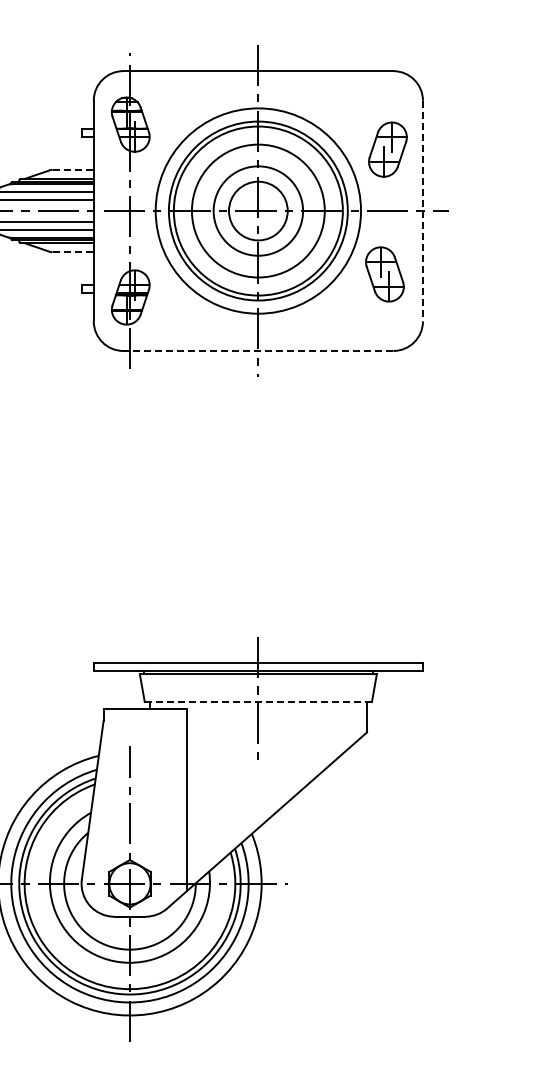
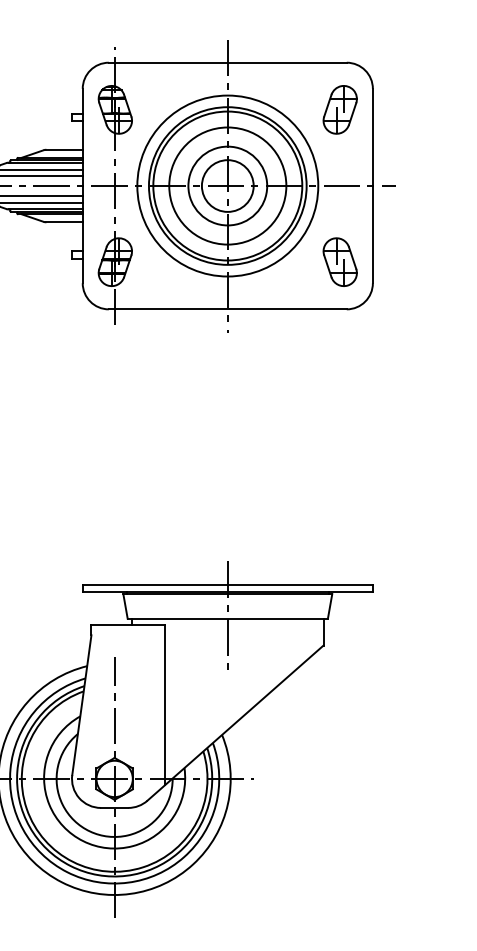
part: (387, 149) -> (339, 109), moved
line: (73, 169) -> (64, 149), dashed -> solid
line: (422, 211) -> (372, 186), dashed -> solid
line: (73, 252) -> (64, 222), dashed -> solid
part: (384, 274) -> (339, 262), moved
line: (258, 350) -> (227, 308), dashed -> solid
line: (258, 702) -> (227, 619), dashed -> solid

